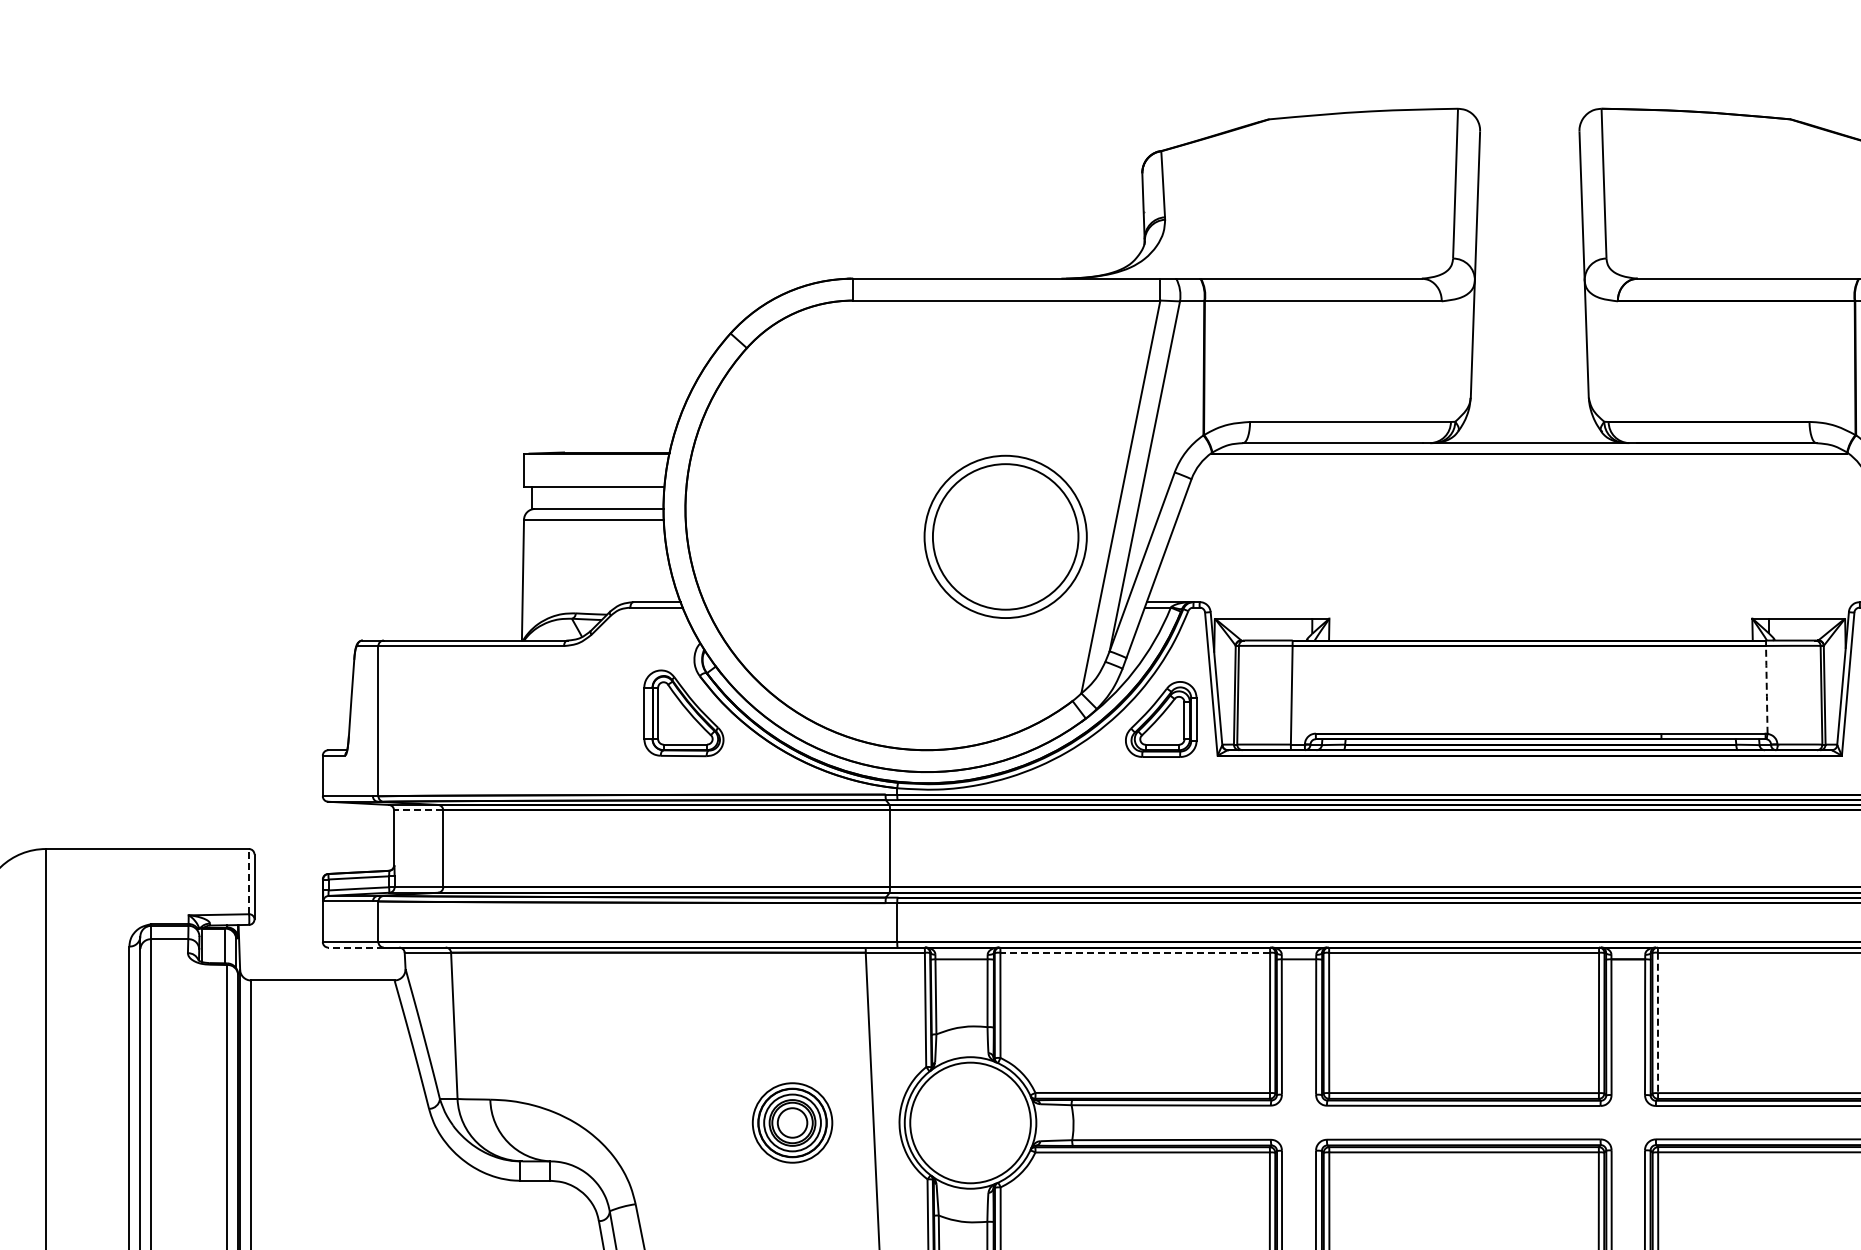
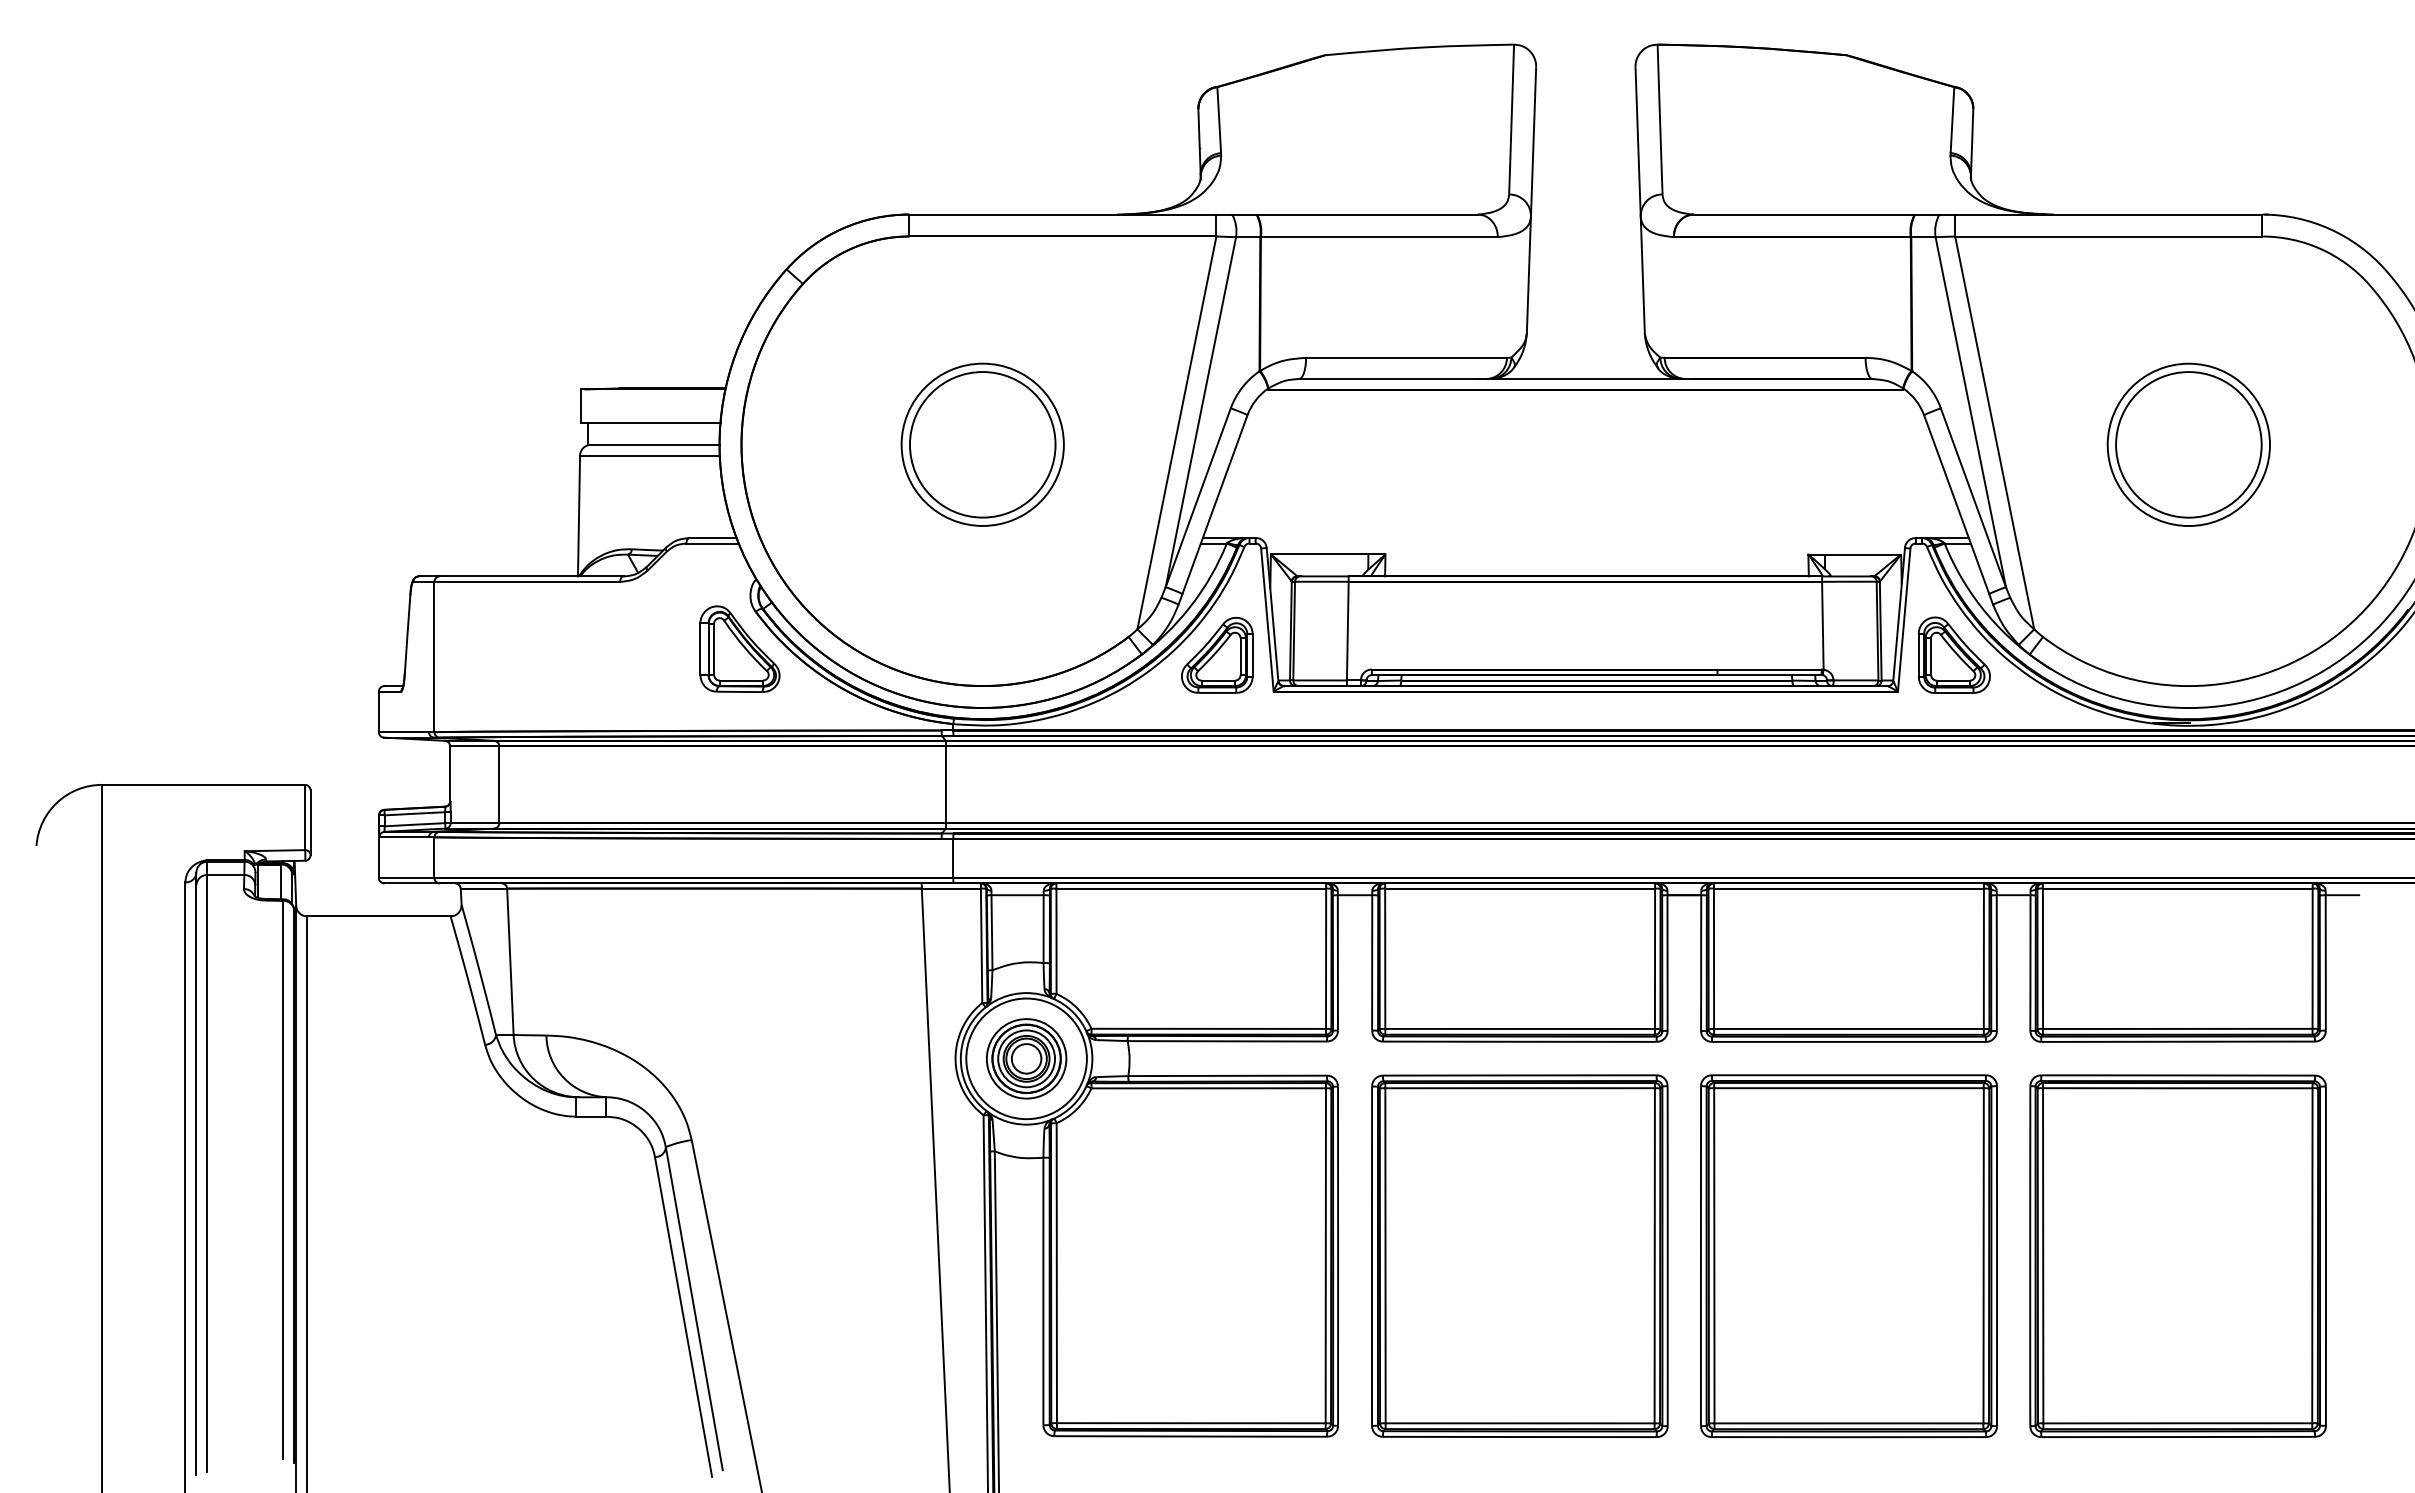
part: (1005, 536) -> (982, 444), moved
line: (1766, 689) -> (1822, 625), dashed -> solid
line: (418, 810) -> (474, 746), dashed -> solid
line: (249, 881) -> (305, 817), dashed -> solid
line: (356, 947) -> (412, 883), dashed -> solid
line: (1135, 952) -> (1191, 888), dashed -> solid
line: (1658, 1023) -> (1714, 959), dashed -> solid
part: (792, 1122) -> (1026, 1058), moved

